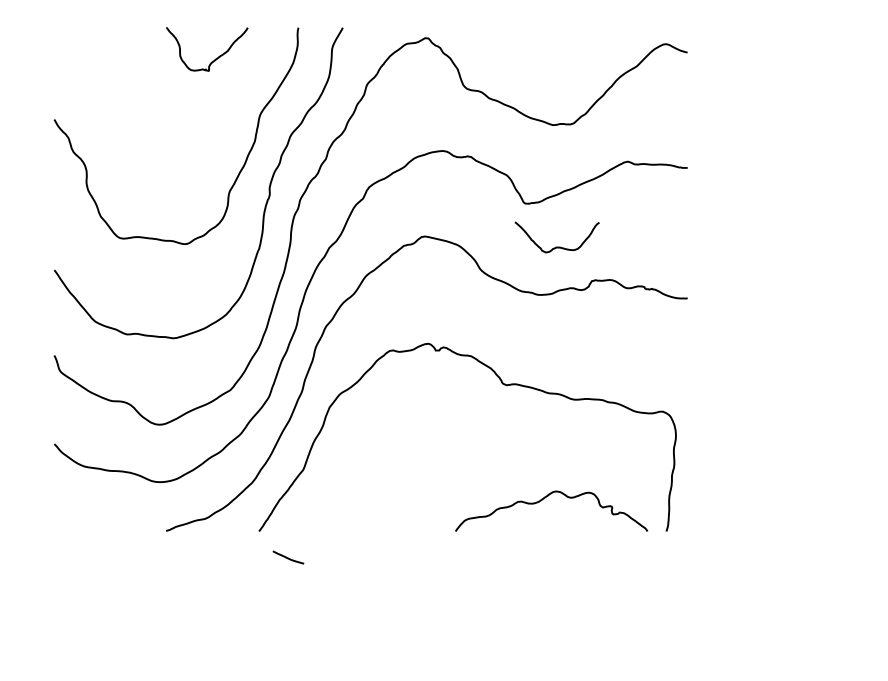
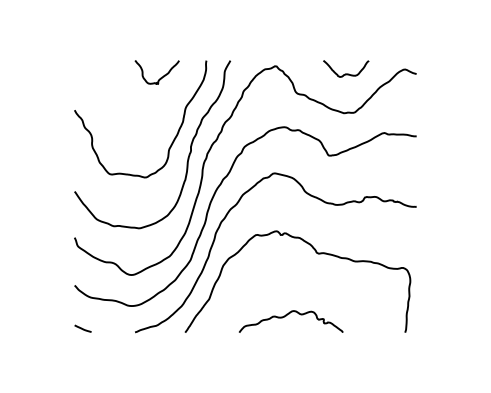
curve: (557, 245) -> (346, 73), moved
curve: (542, 501) -> (286, 316), moved
line: (287, 557) -> (82, 328), moved

